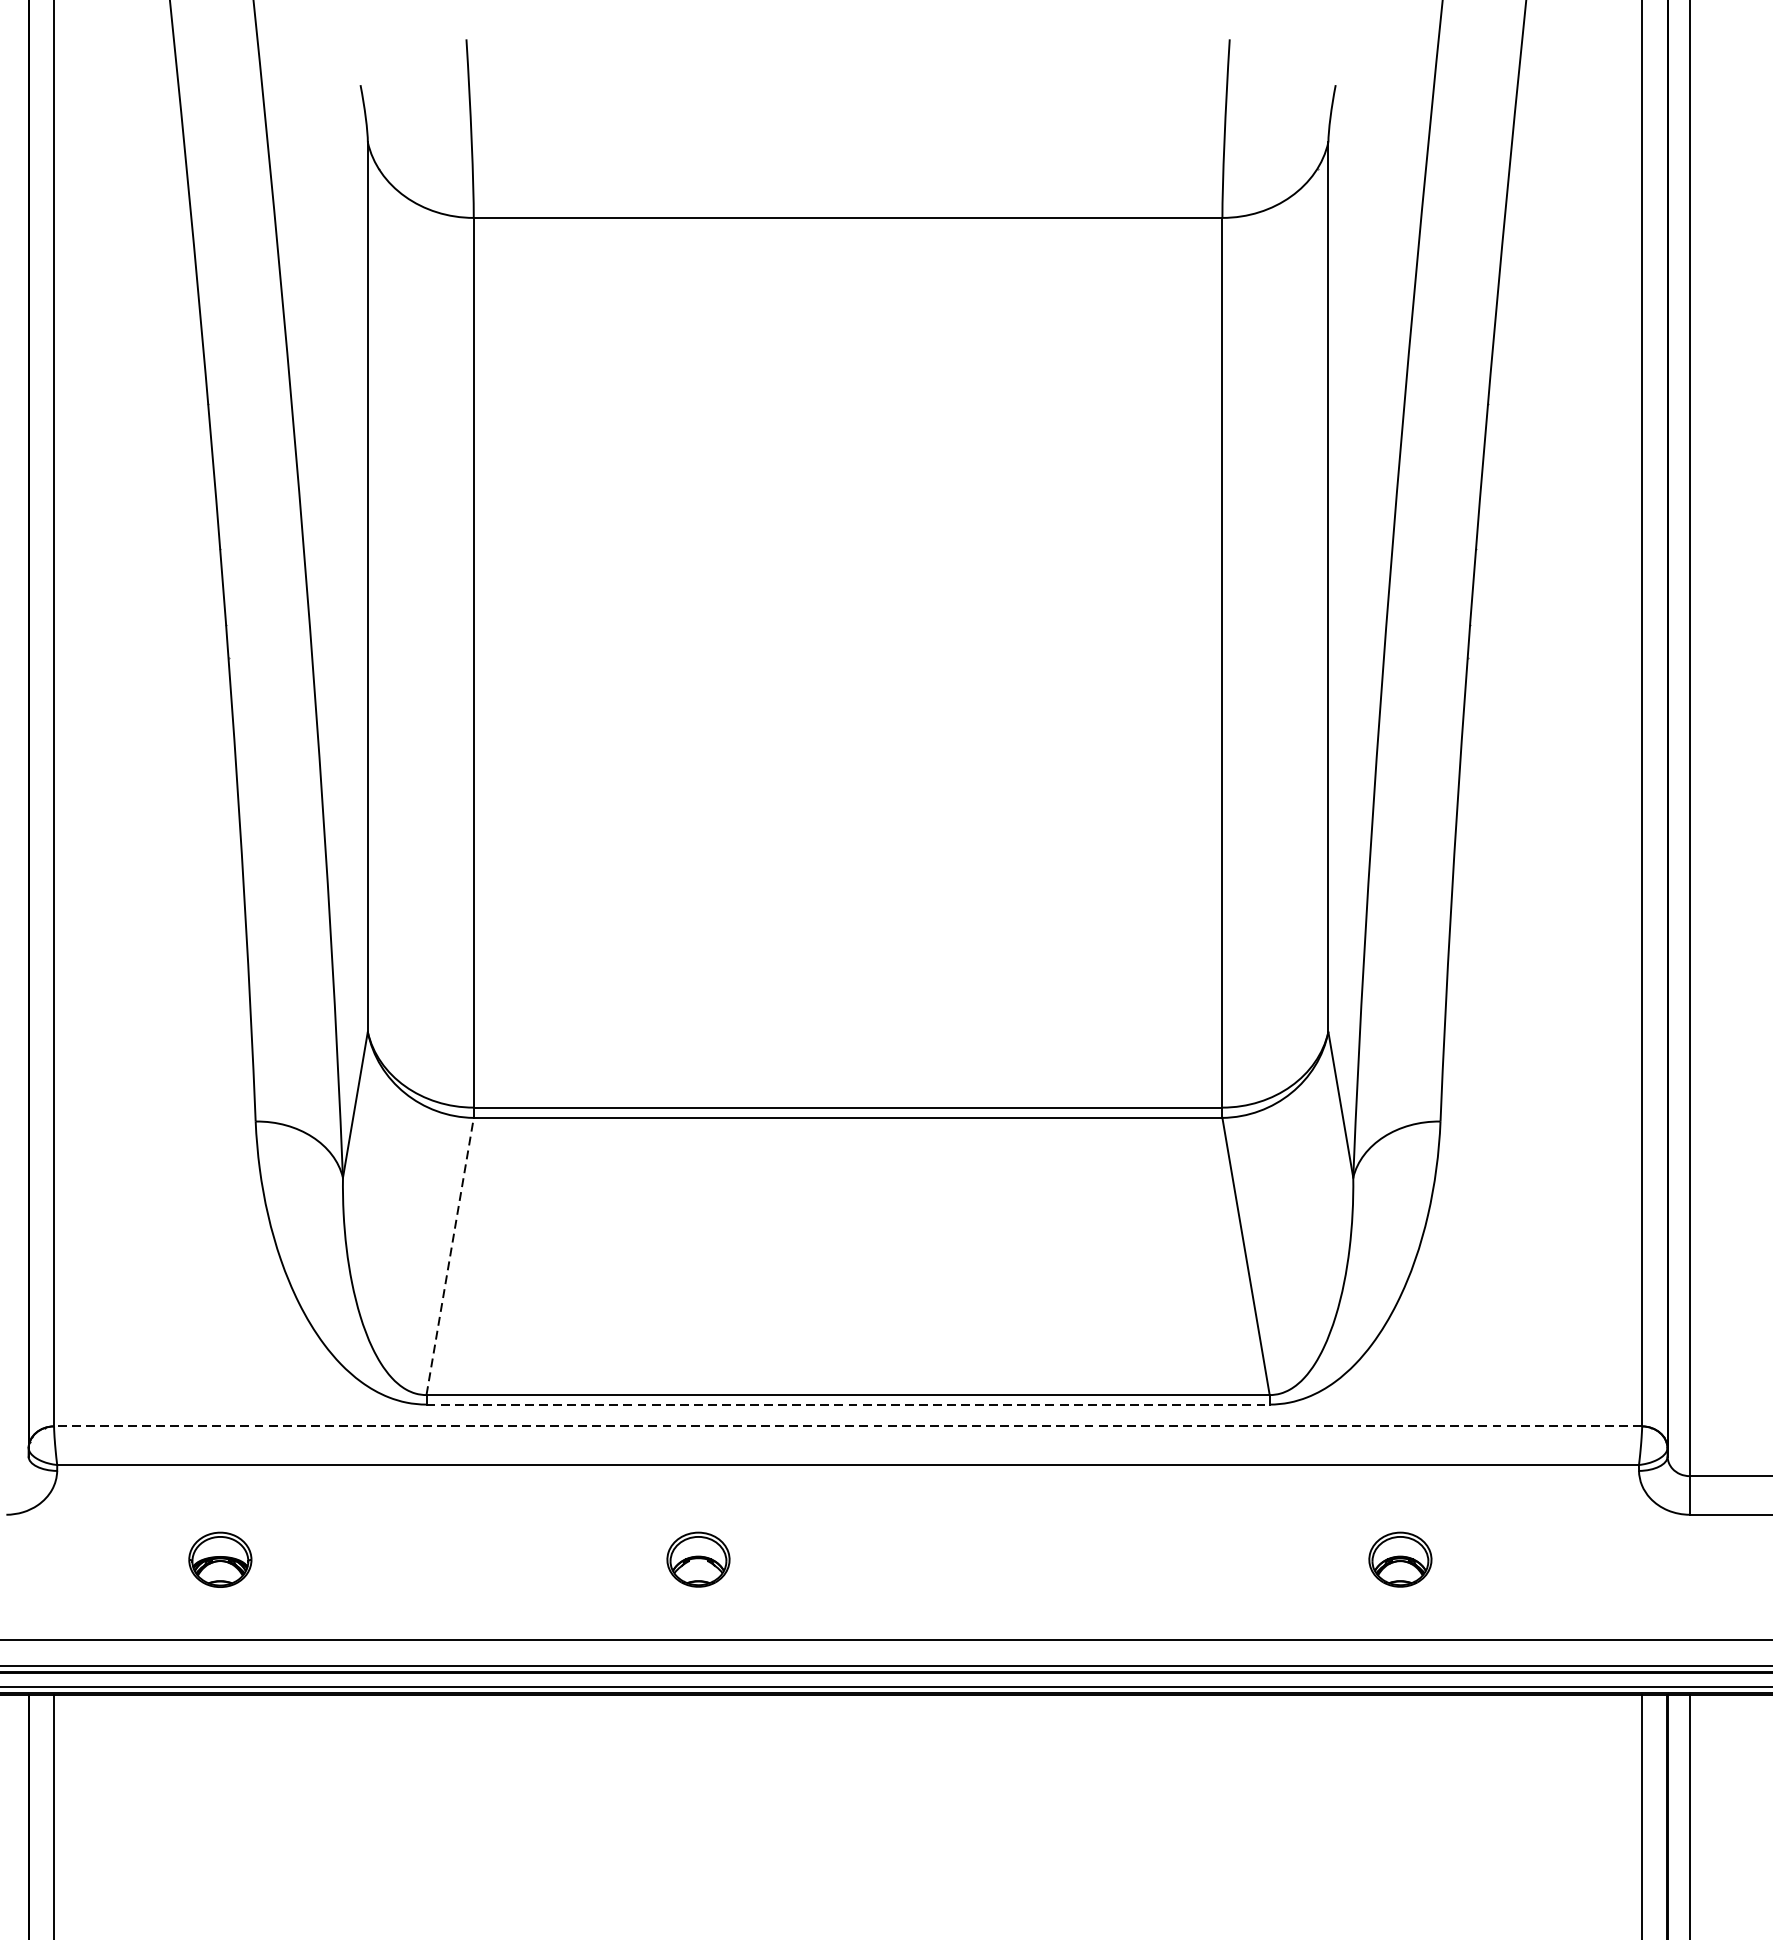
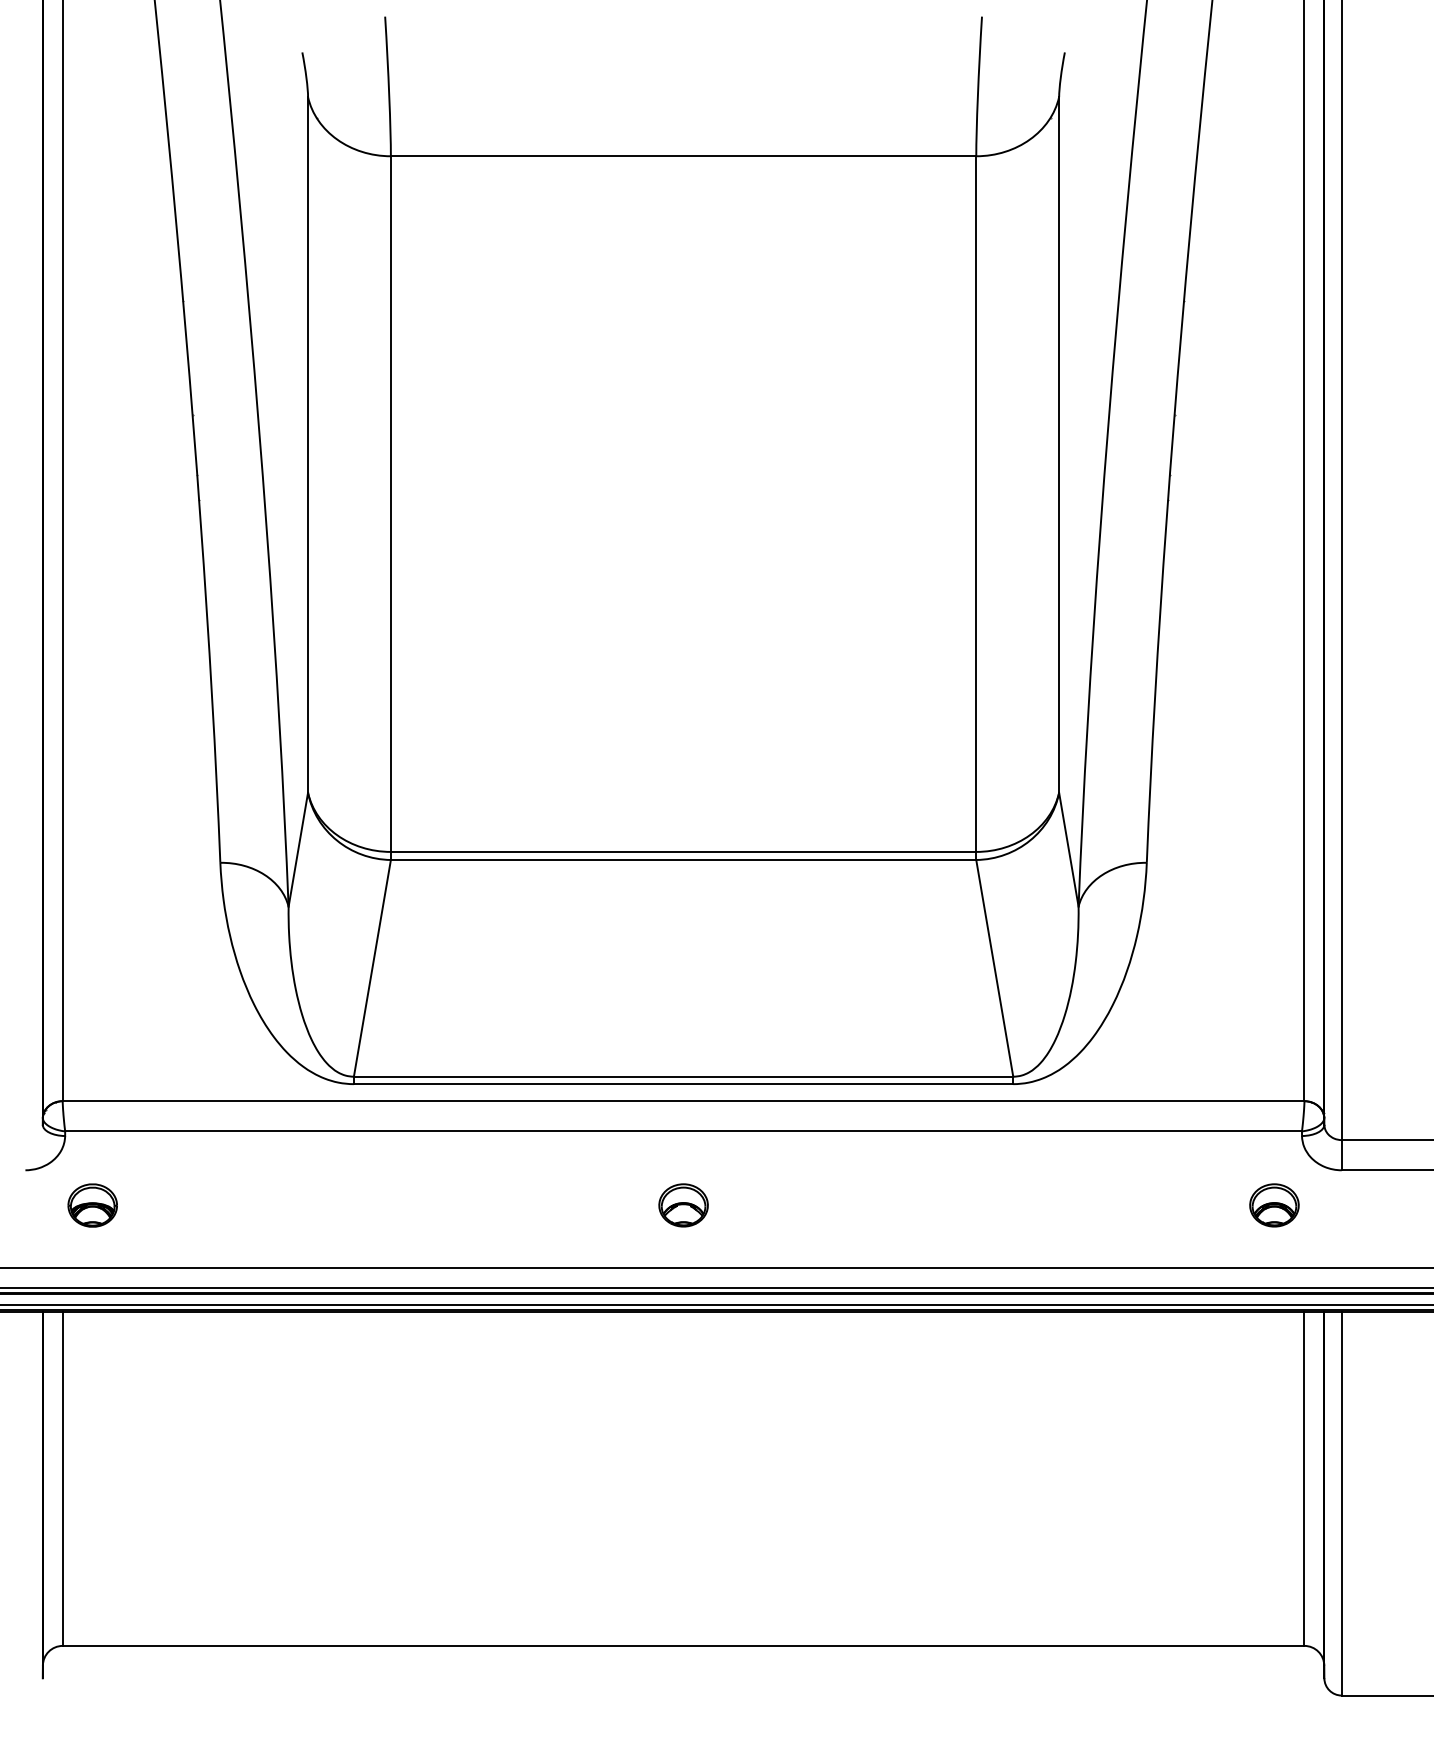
line: (450, 1256) -> (372, 968), dashed -> solid
line: (847, 1405) -> (683, 1084), dashed -> solid
line: (847, 1426) -> (683, 1101), dashed -> solid
part: (220, 1559) -> (92, 1205), moved
part: (698, 1559) -> (683, 1205), moved
part: (1400, 1559) -> (1274, 1205), moved

